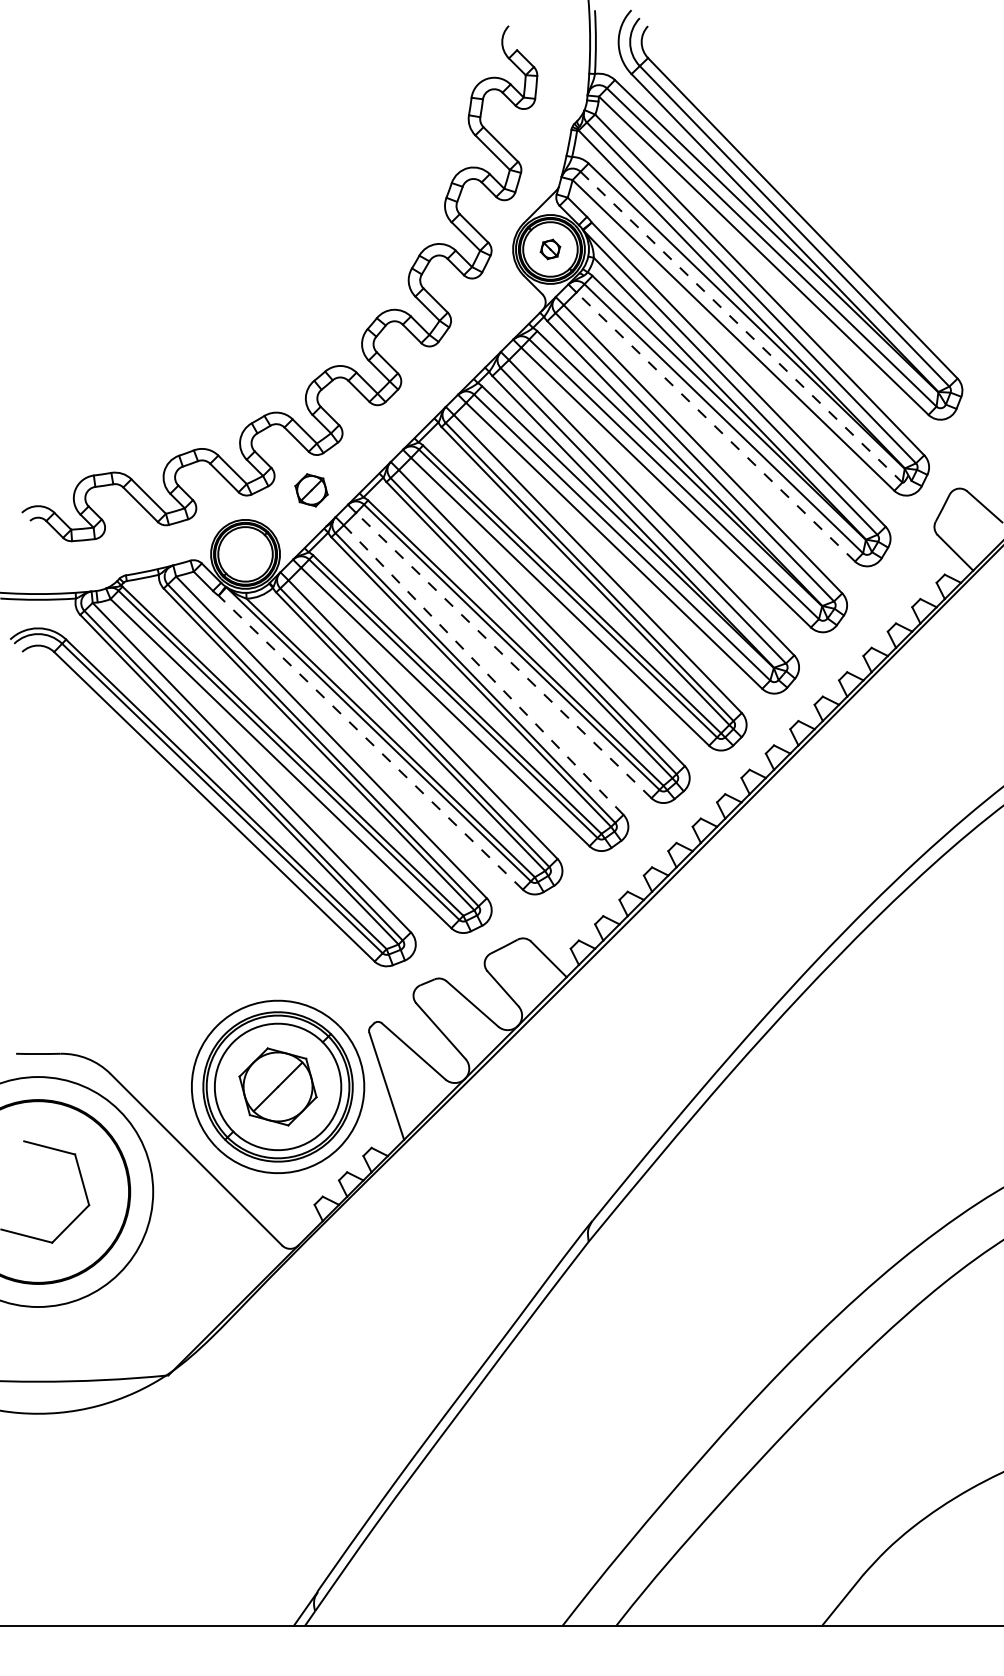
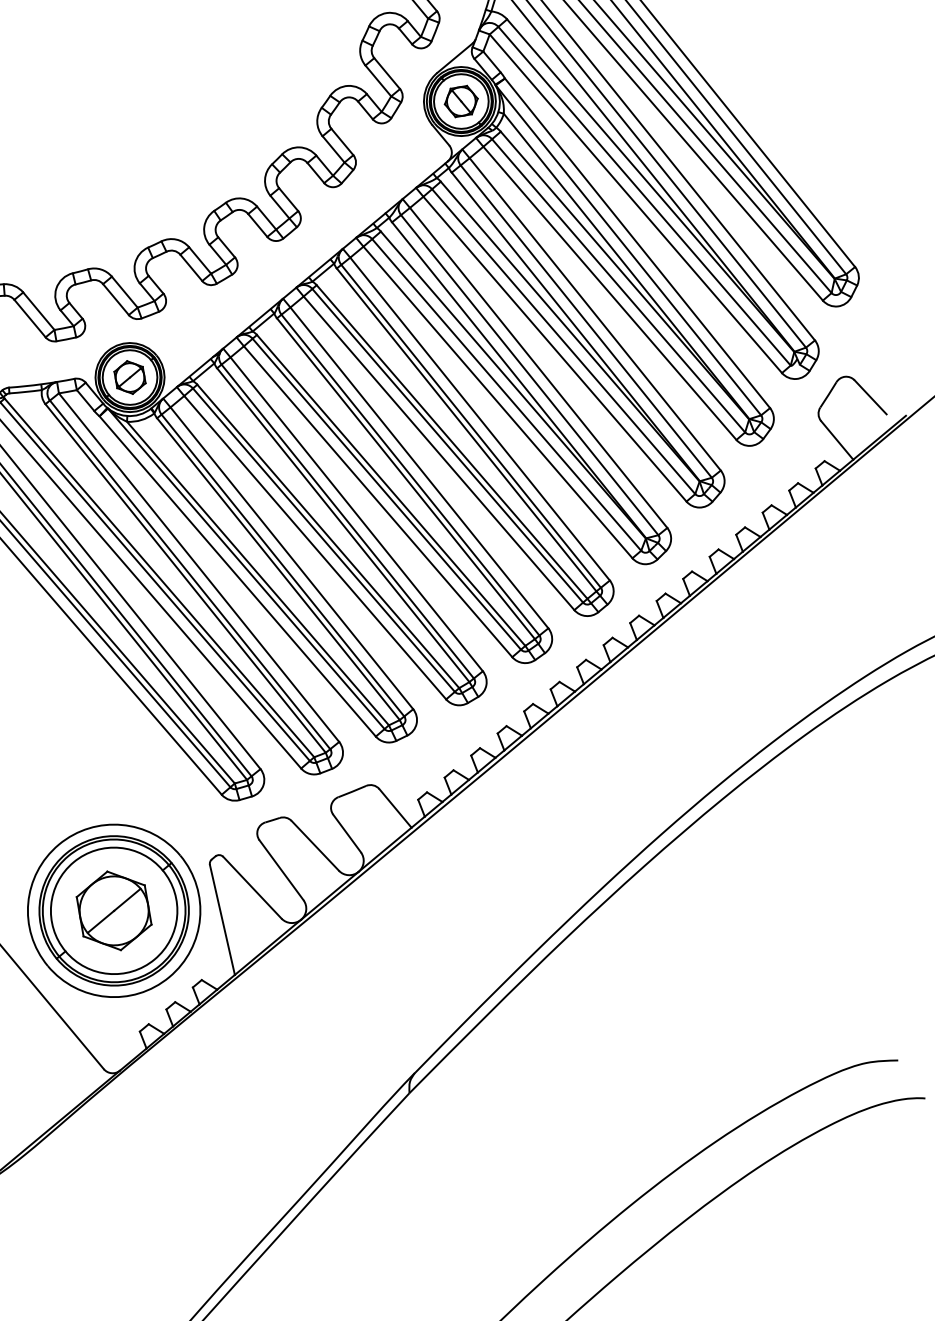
part: (550, 249) -> (461, 101), size x1.67
line: (741, 327) -> (644, 196), dashed -> solid
line: (715, 427) -> (609, 293), dashed -> solid
part: (311, 490) -> (129, 377), moved
line: (503, 655) -> (377, 501), dashed -> solid
line: (484, 670) -> (357, 514), dashed -> solid
line: (370, 742) -> (237, 576), dashed -> solid

